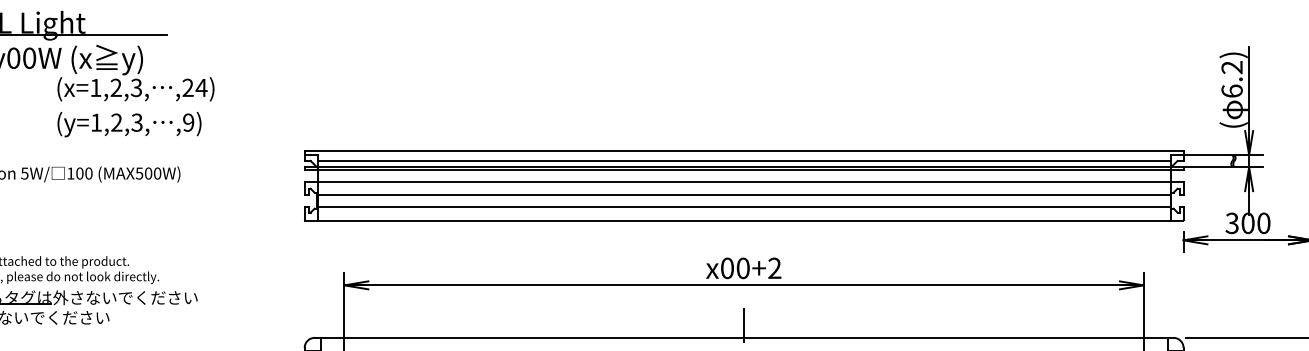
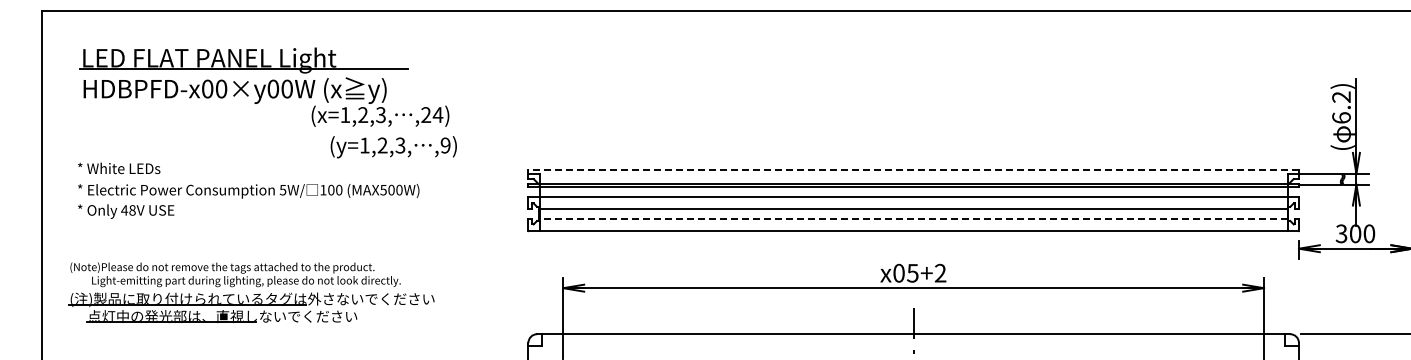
text: (129, 124) -> (393, 147), moved
line: (743, 151) -> (913, 170), solid -> dashed
line: (743, 161) -> (913, 179), removed
line: (743, 207) -> (913, 219), solid -> dashed
text: (742, 267) -> (912, 272), x00+2 -> x05+2

